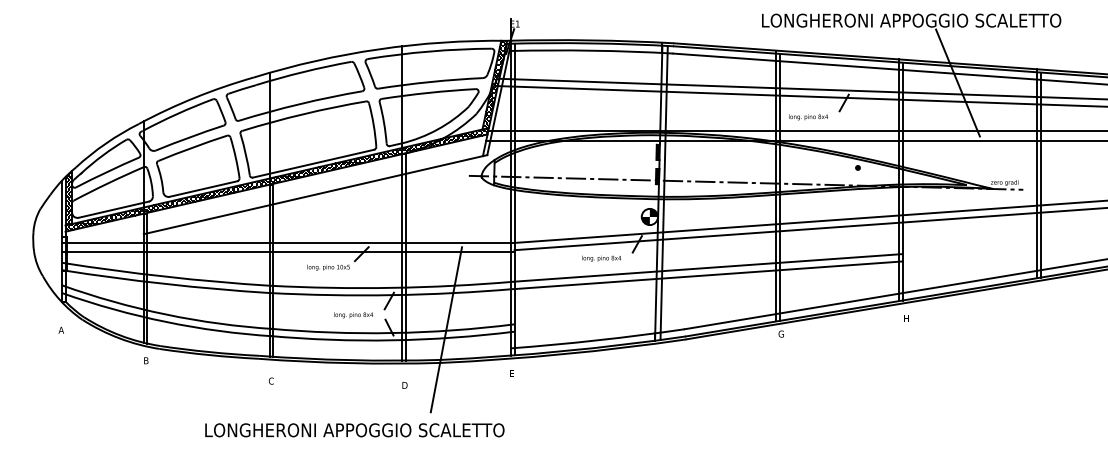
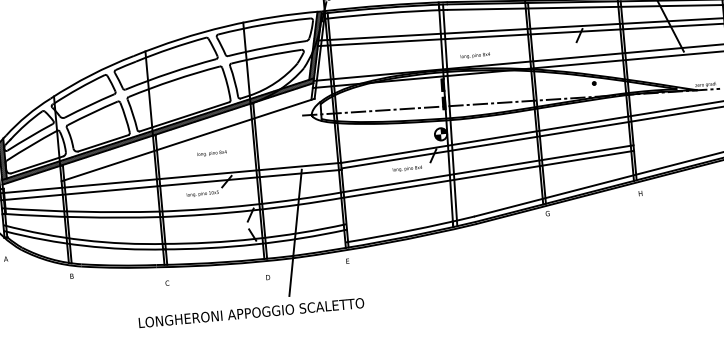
text: (808, 117) -> (475, 55), moved
text: (353, 315) -> (212, 153), moved
text: (354, 430) -> (251, 313), moved

